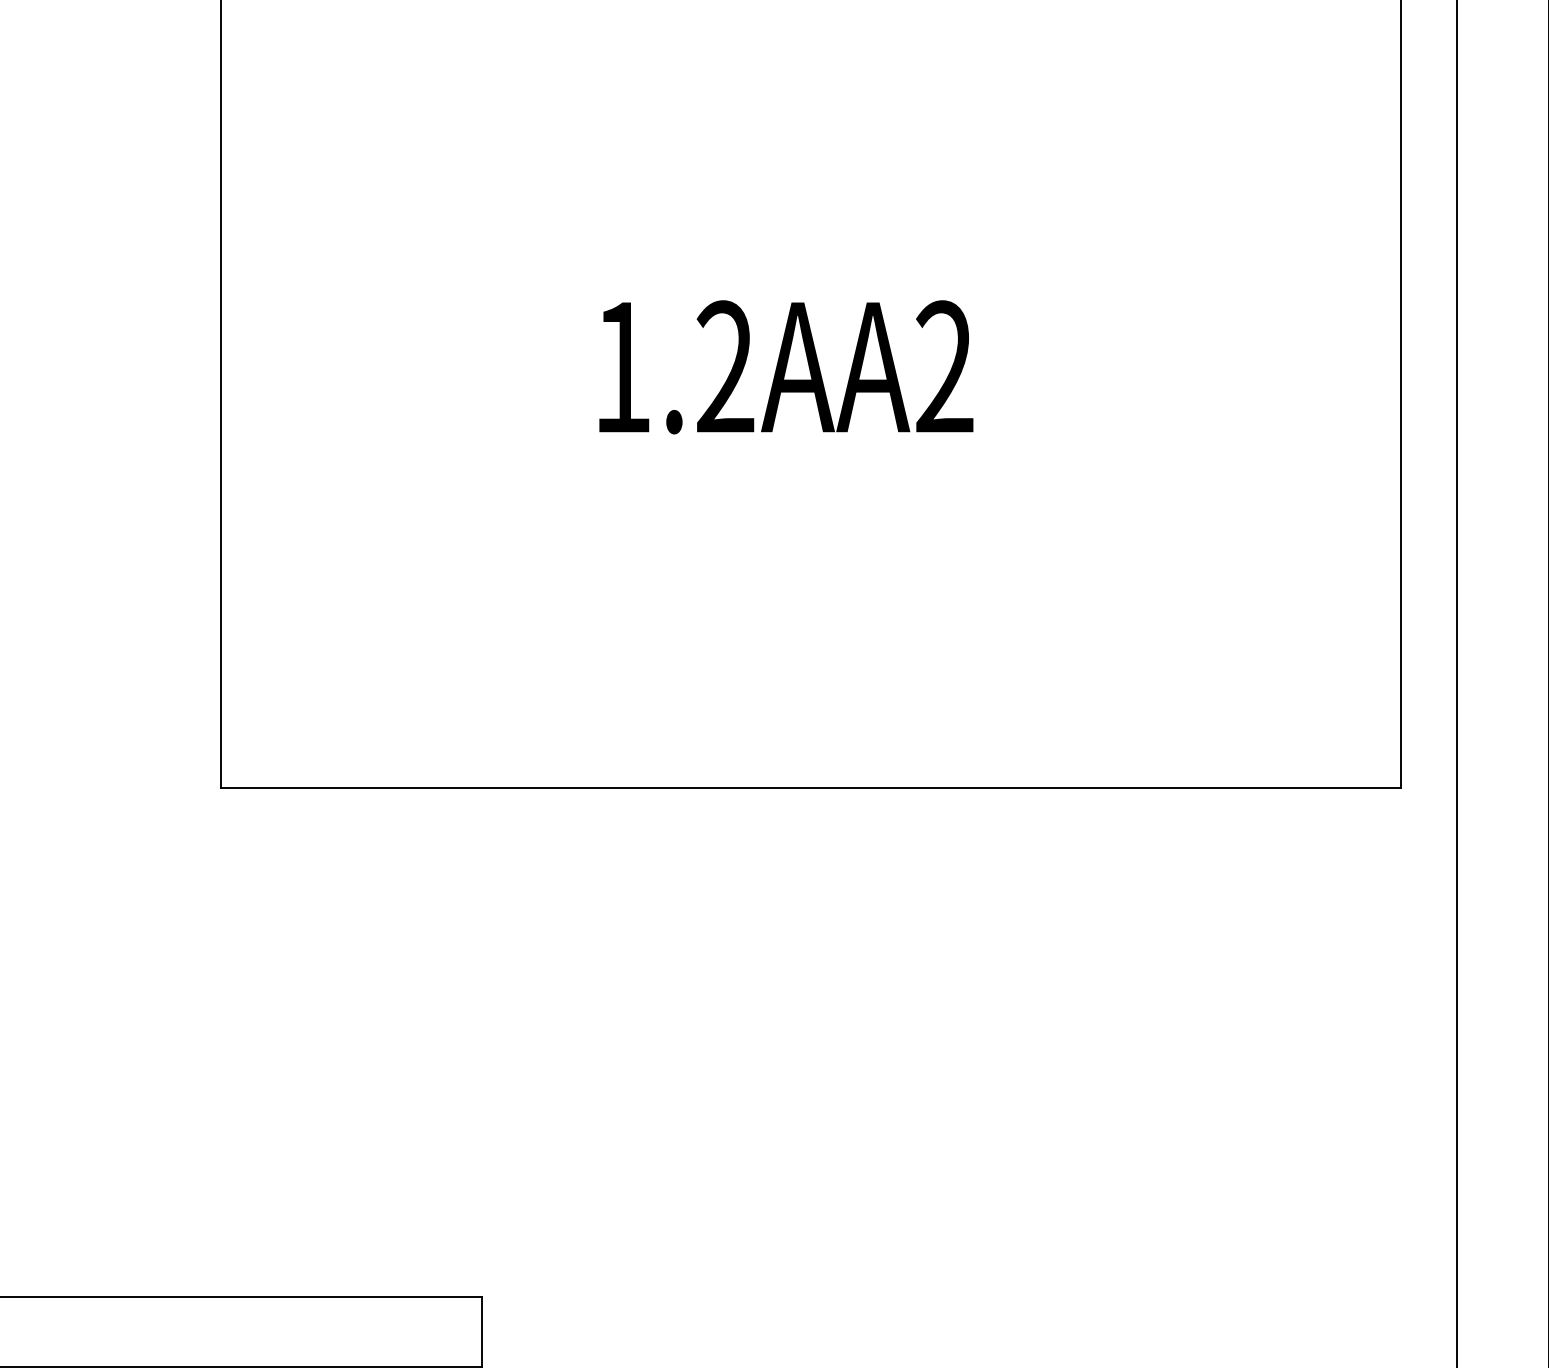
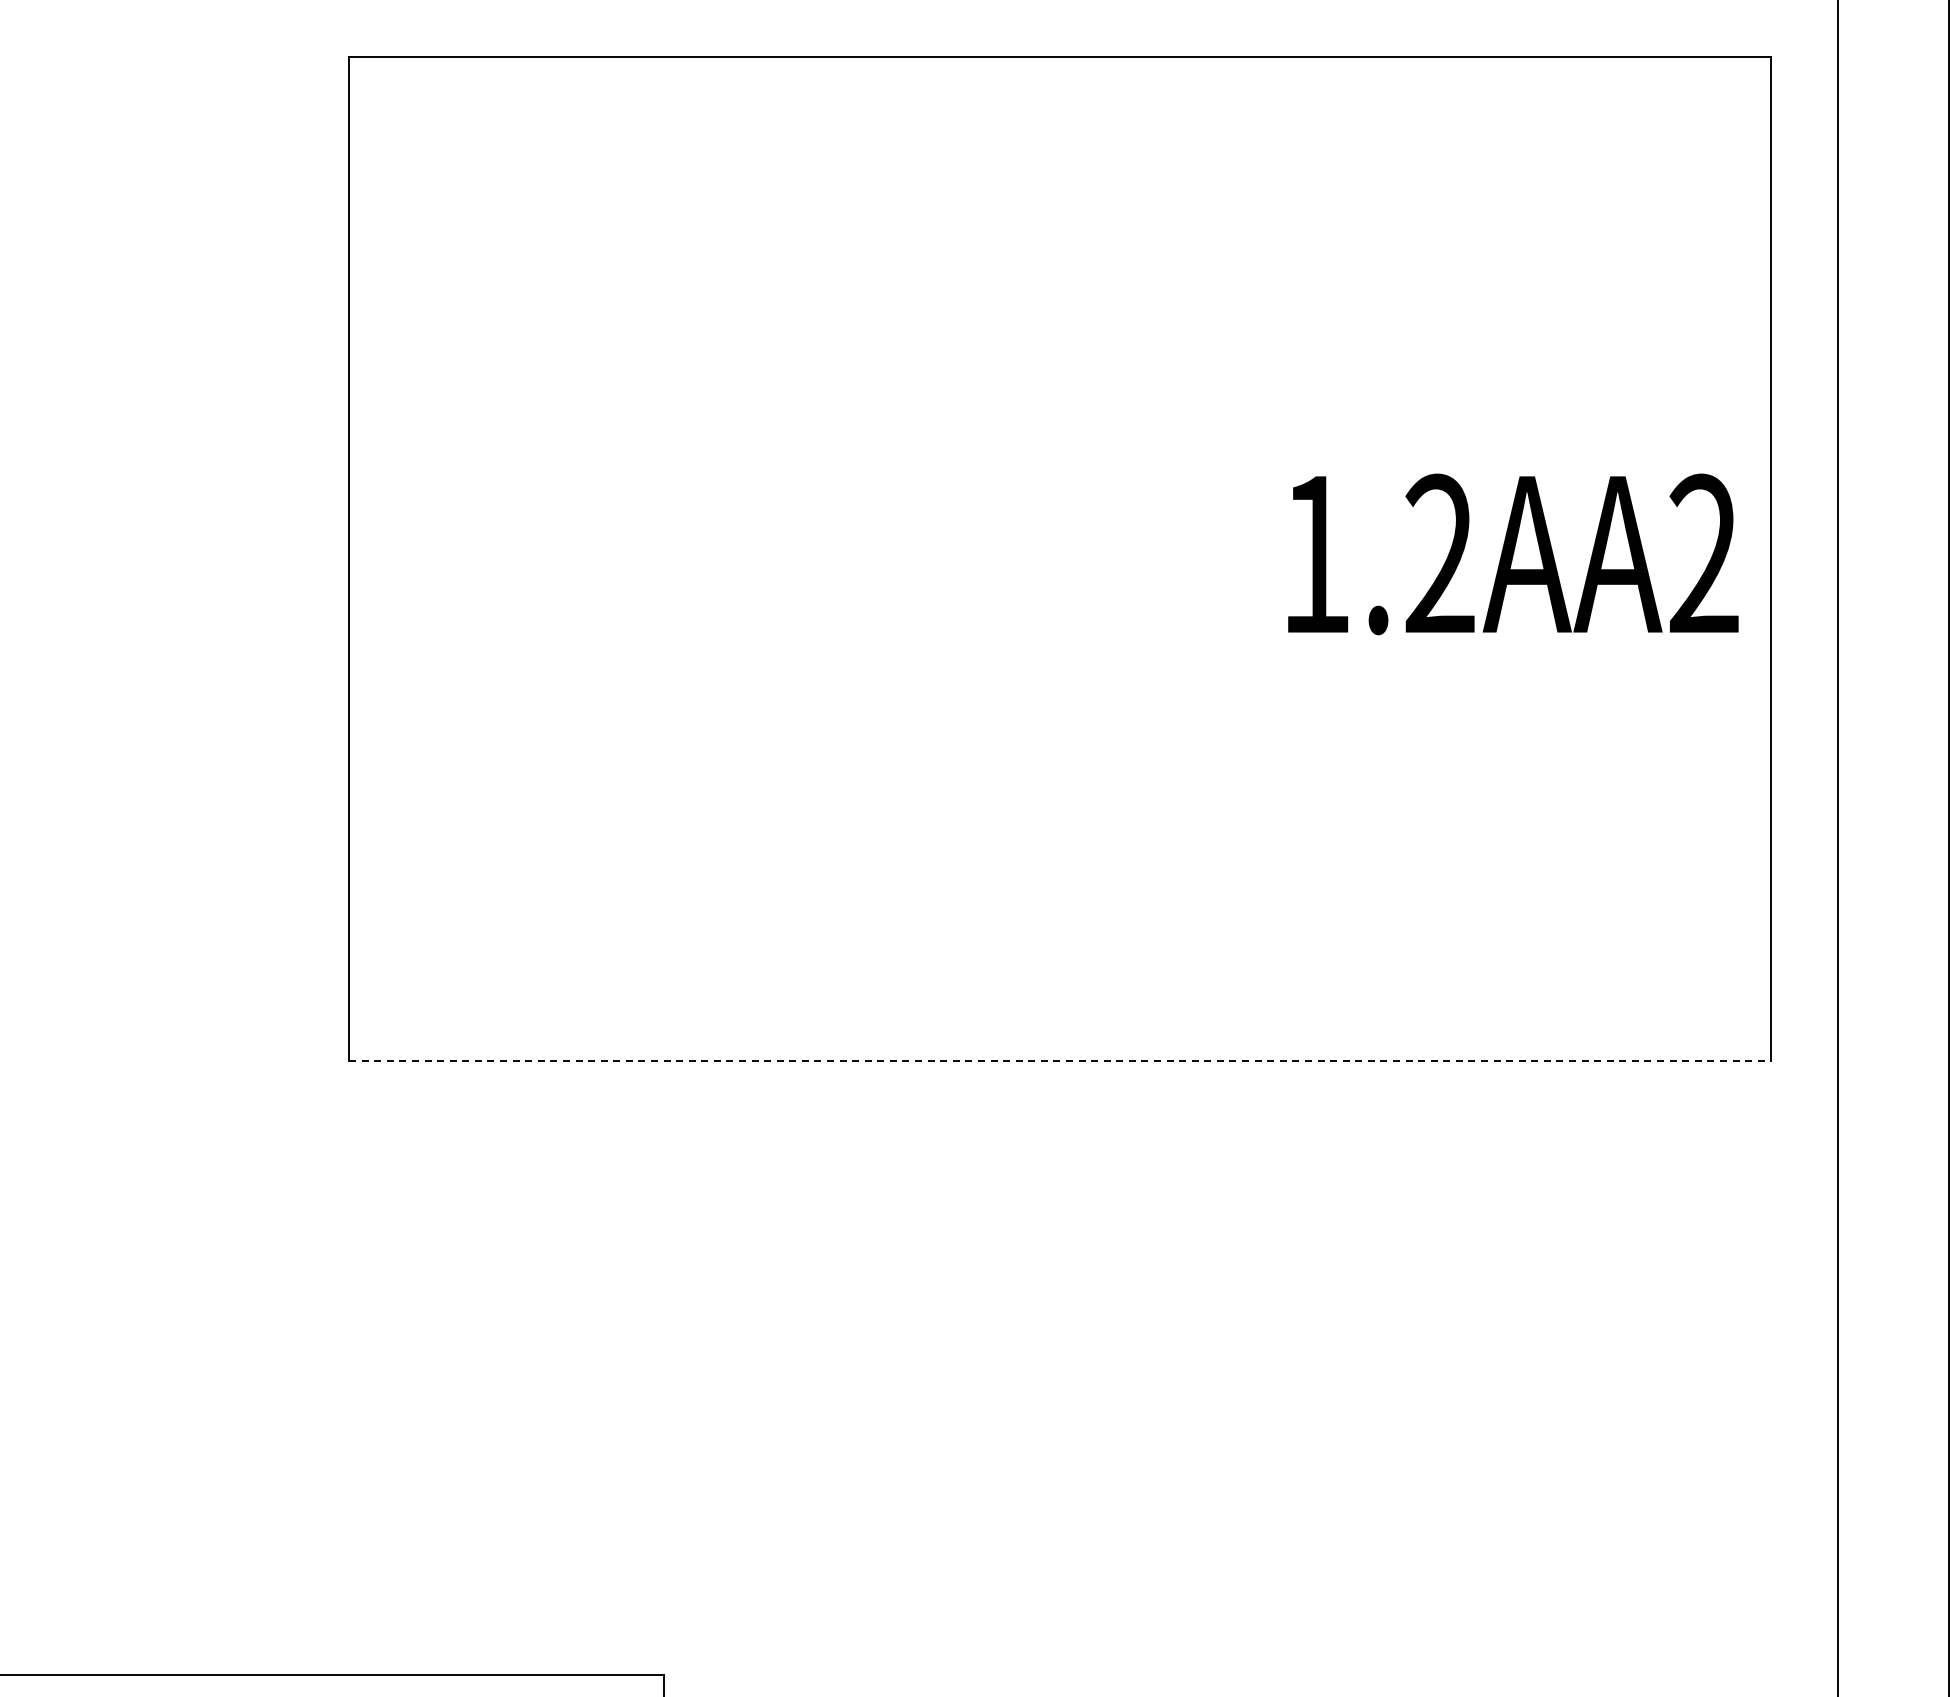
text: (786, 367) -> (1513, 554), moved
line: (811, 788) -> (1060, 1061), solid -> dashed

